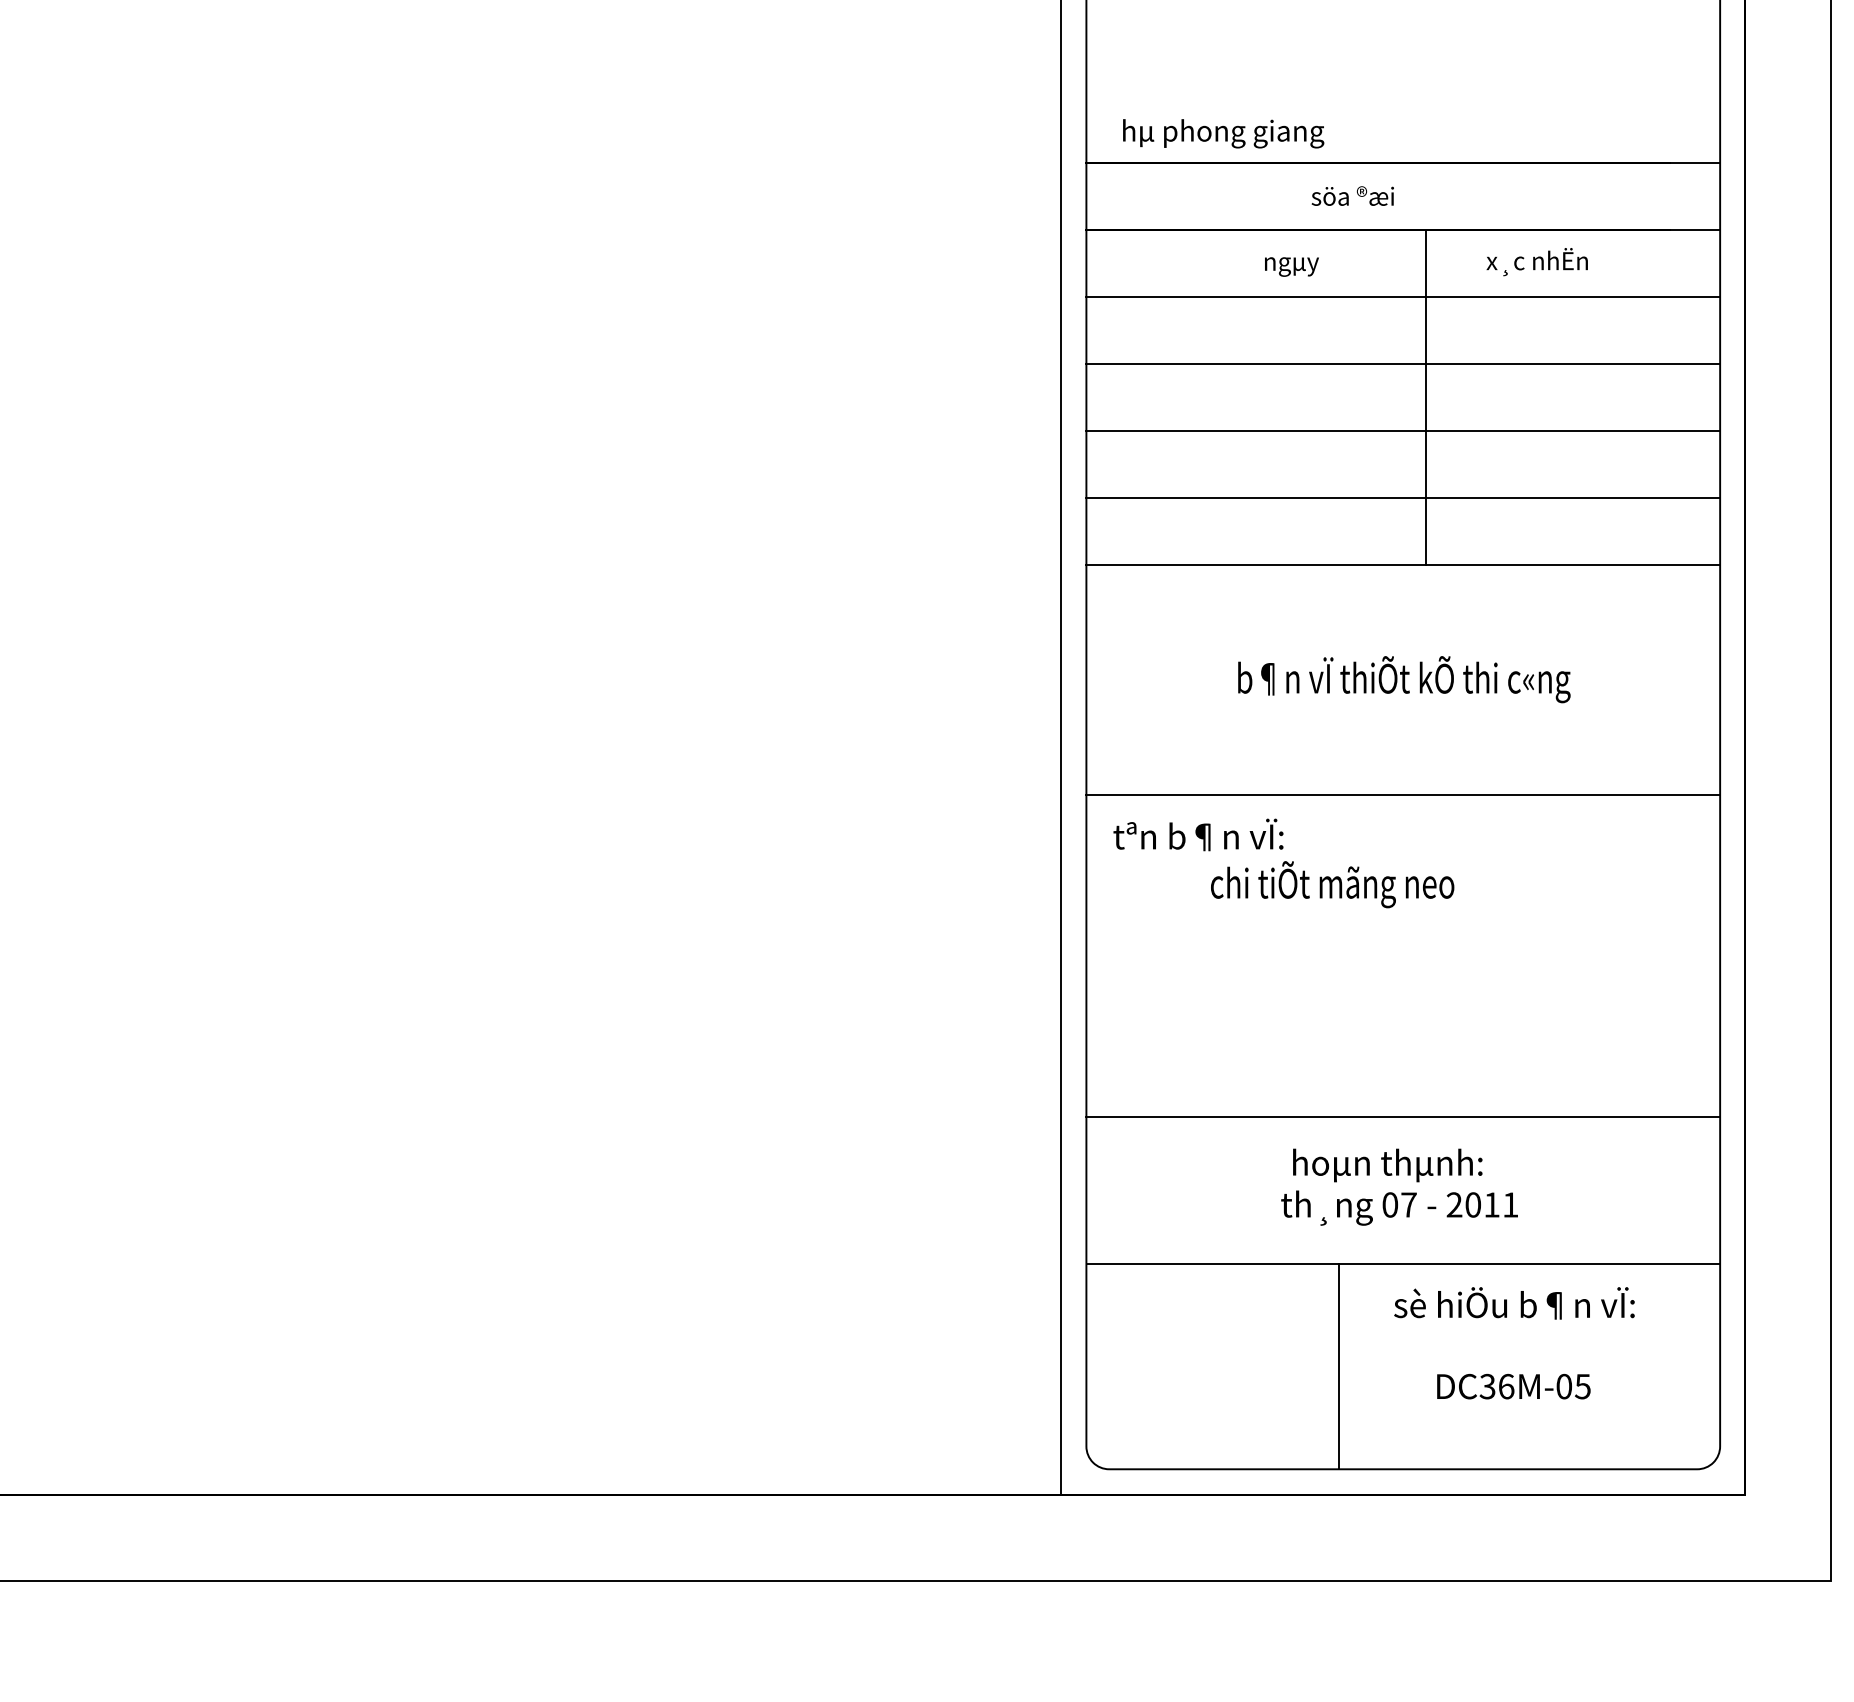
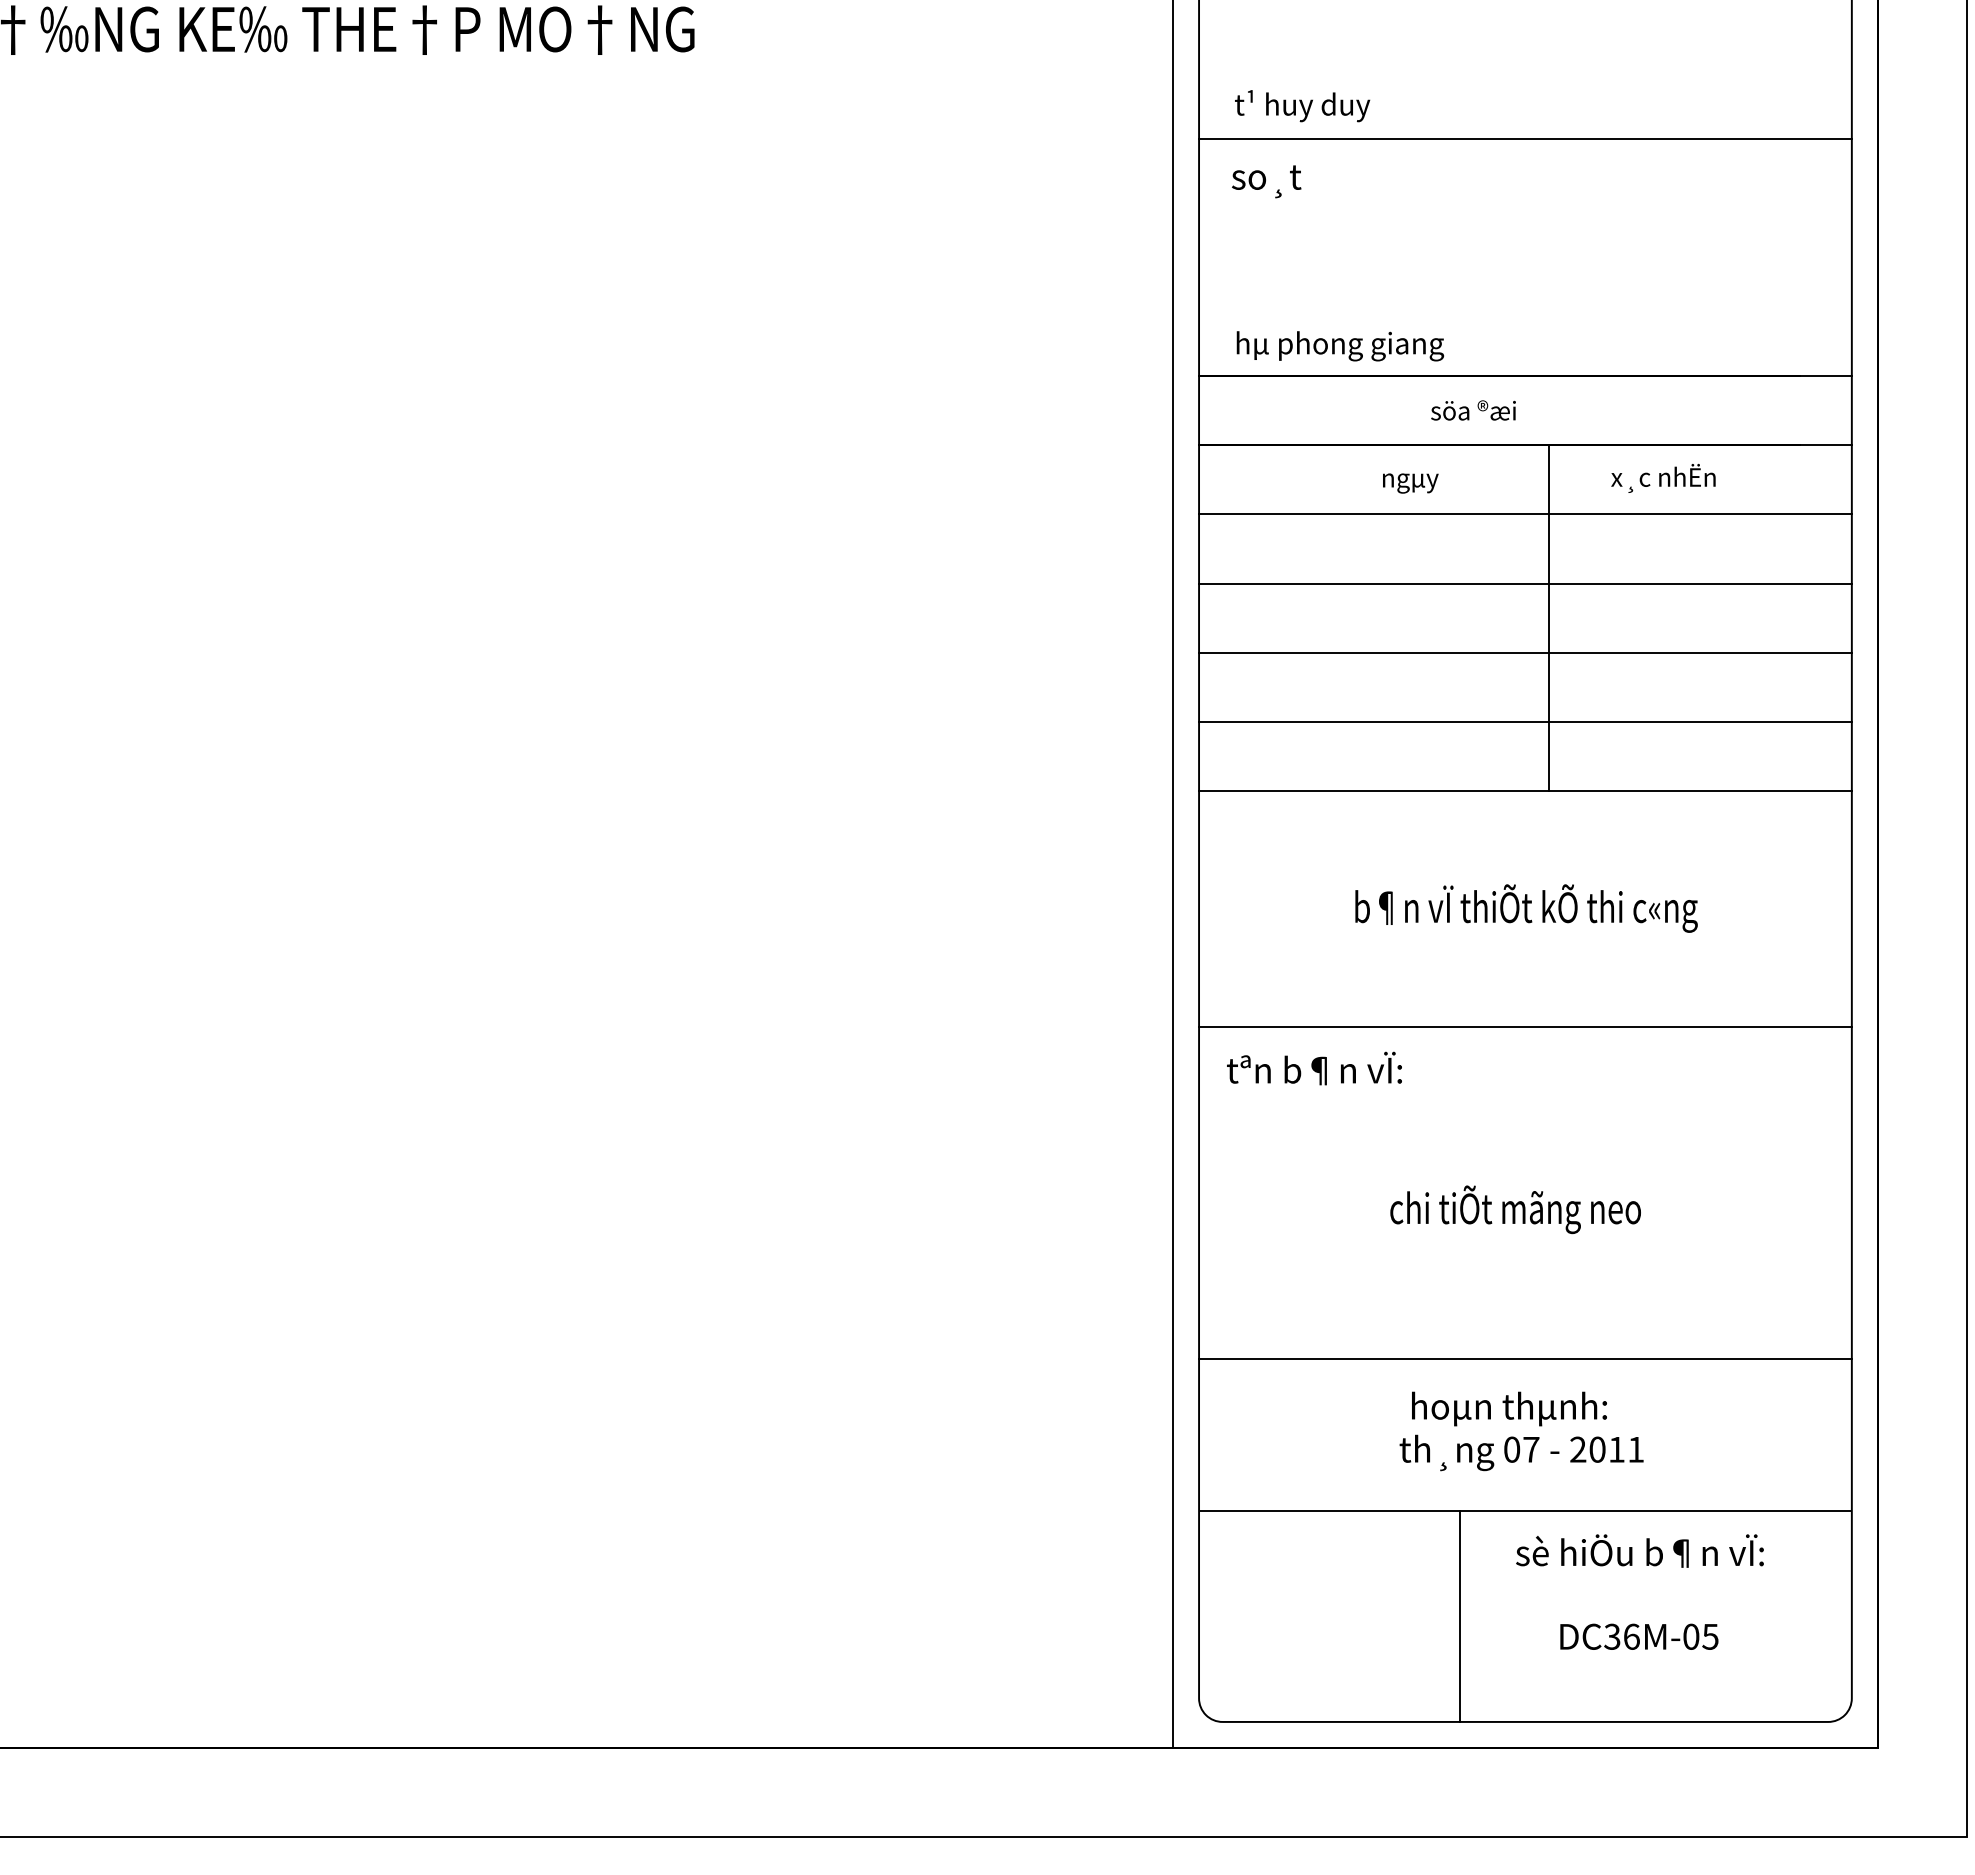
text: (1332, 884) -> (1515, 1209), moved

